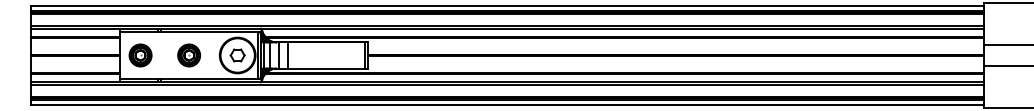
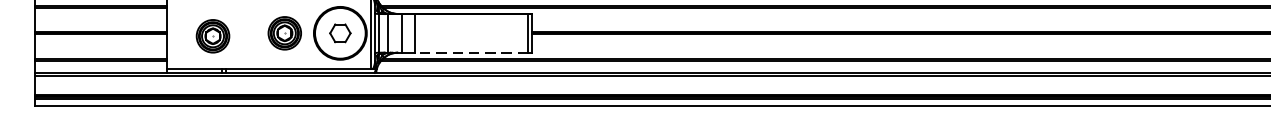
part: (140, 55) -> (212, 36), moved
part: (189, 55) -> (285, 33), moved
line: (325, 68) -> (470, 52), solid -> dashed

